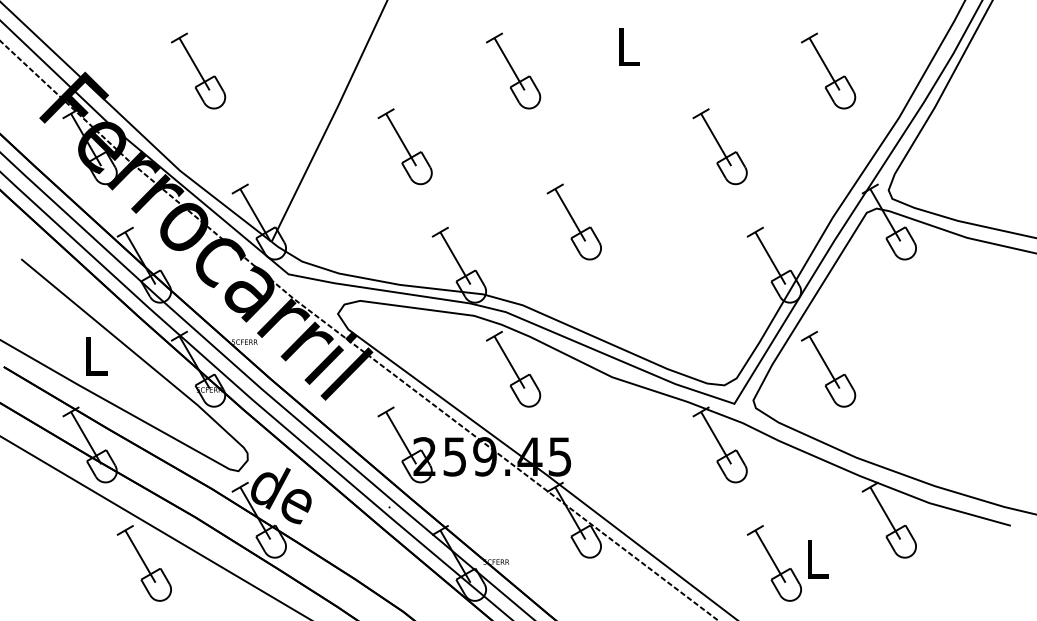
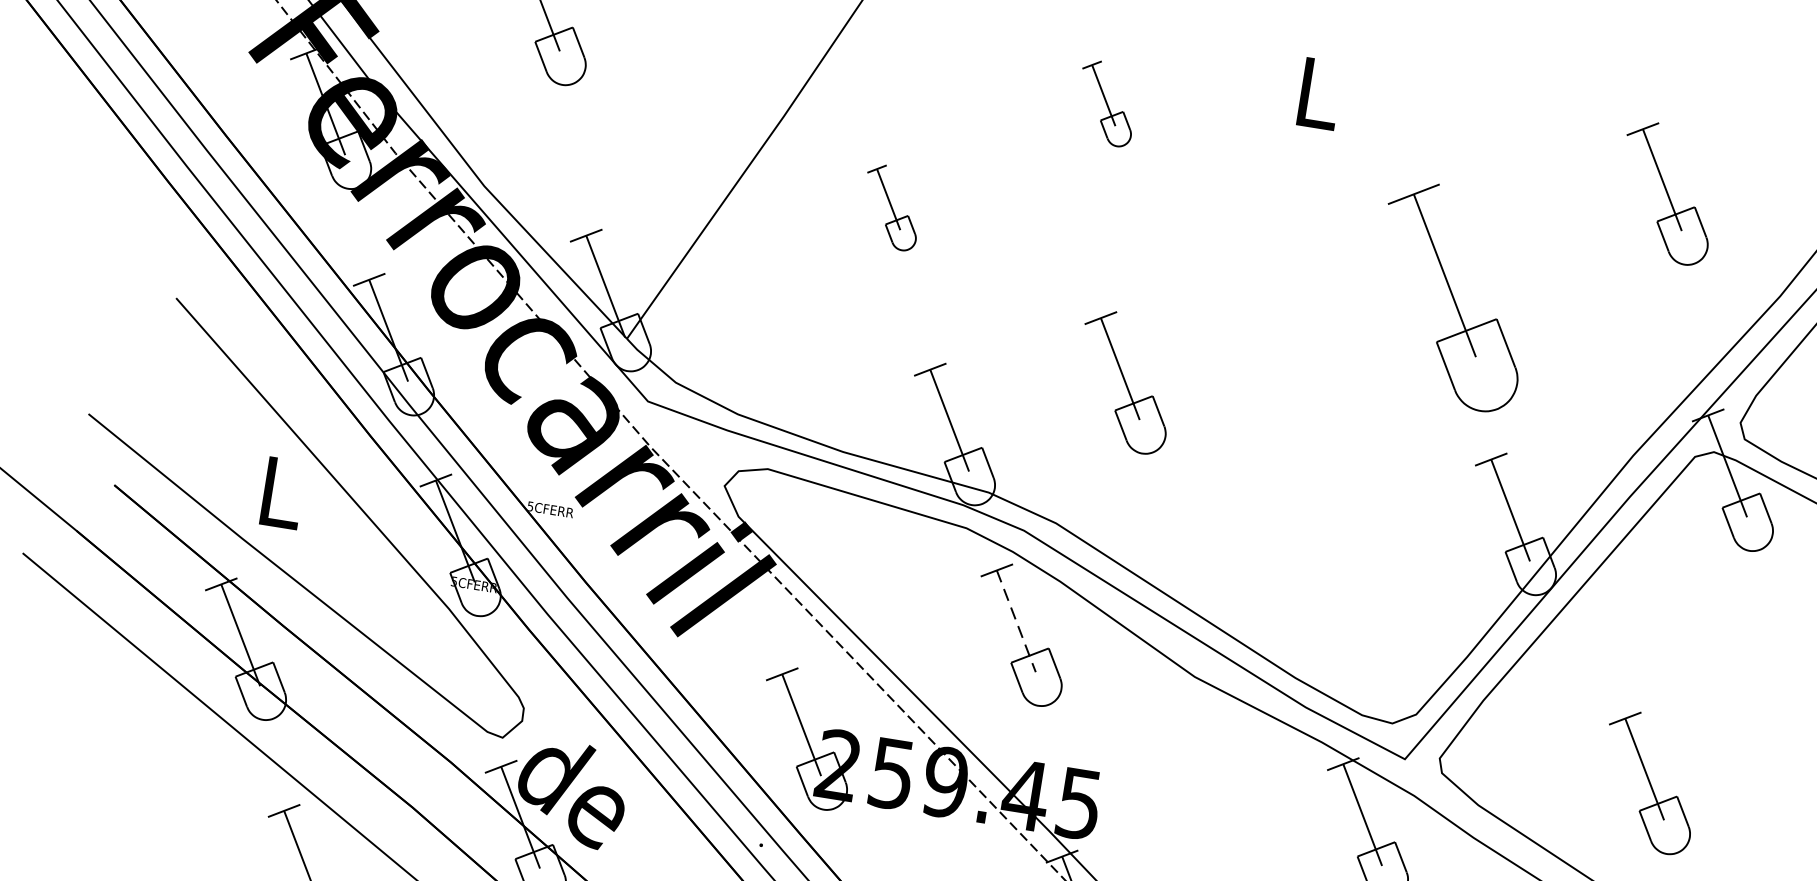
part: (513, 70) -> (1106, 102), size x0.6
part: (404, 146) -> (890, 206), size x0.6
part: (719, 146) -> (1451, 296), size x1.6
part: (573, 221) -> (1124, 381), moved
line: (509, 362) -> (1016, 621), solid -> dashed
part: (828, 368) -> (1649, 781), moved

